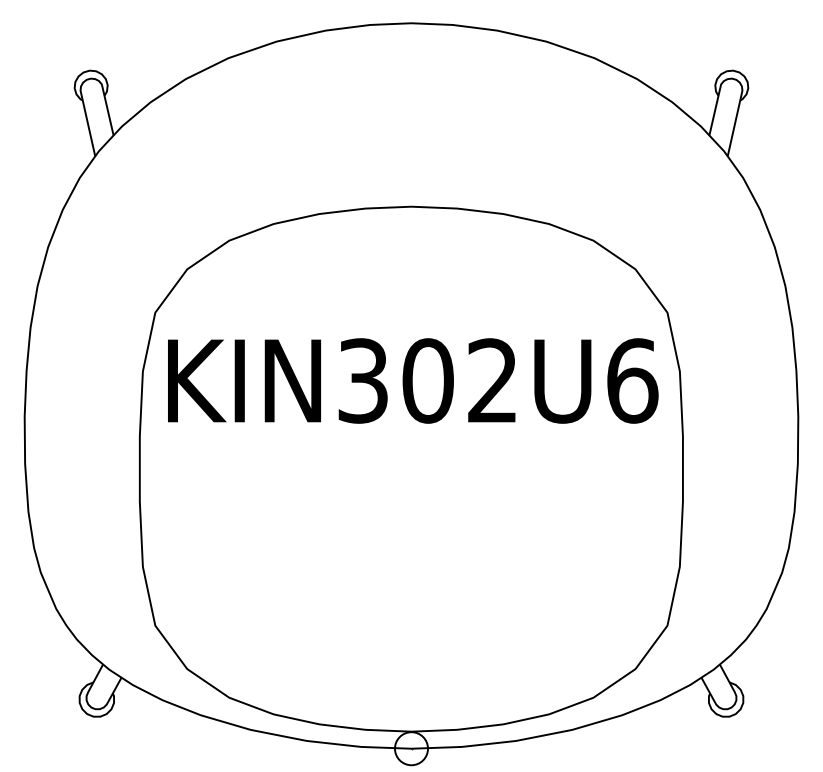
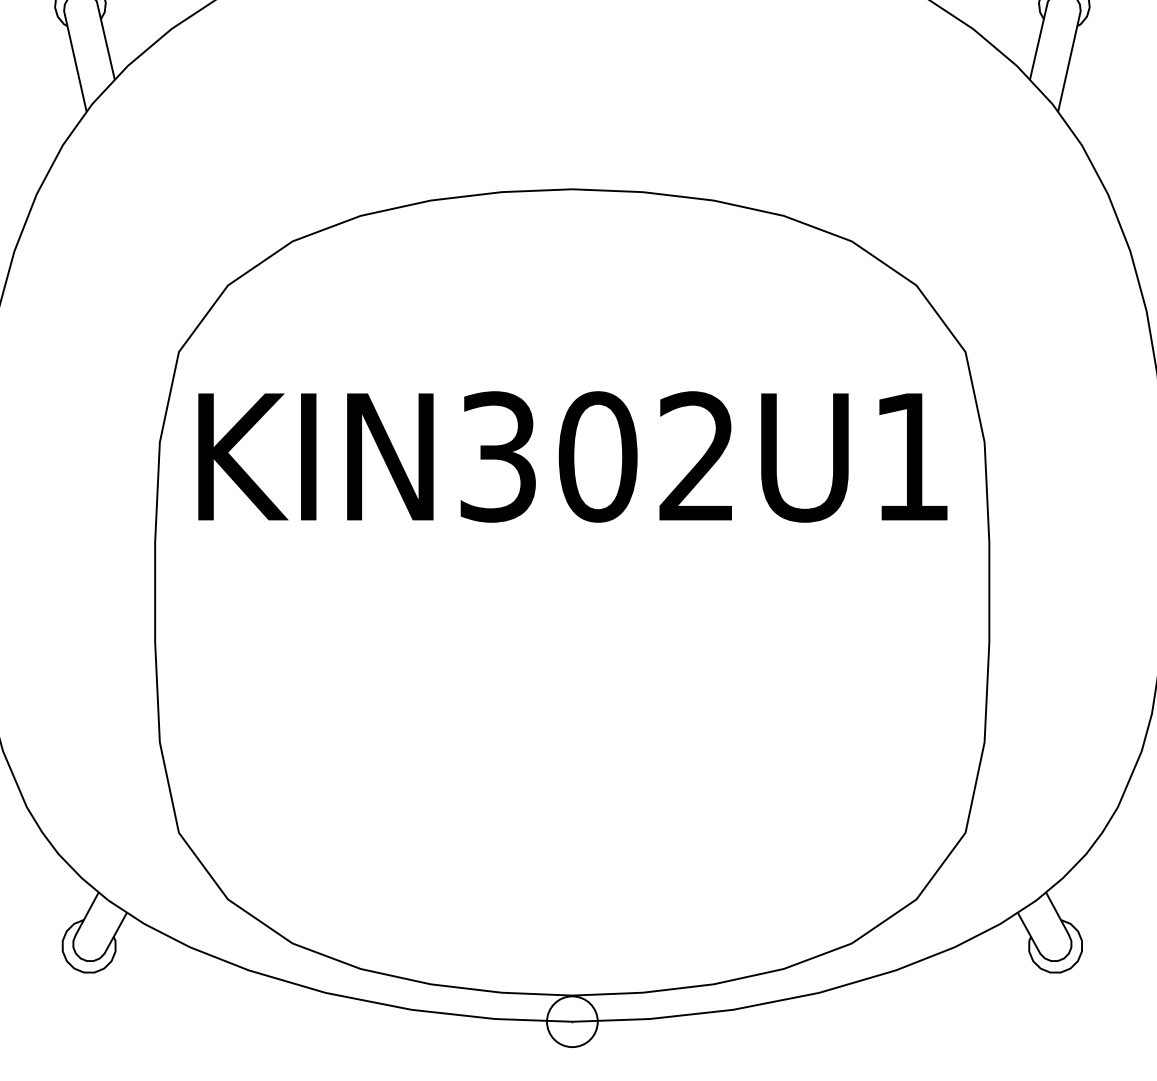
text: (632, 380) -> (911, 456), KIN302U6 -> KIN302U1

